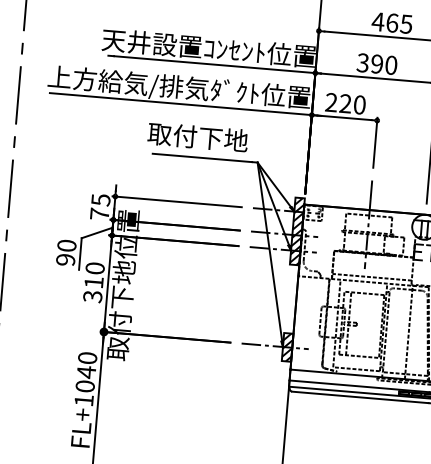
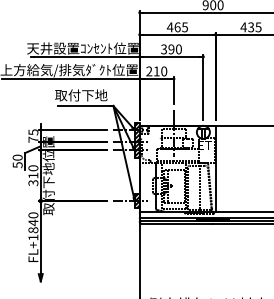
text: (345, 103) -> (156, 71), 220 -> 210
text: (65, 260) -> (17, 165), 90 -> 50
text: (85, 386) -> (33, 230), FL+1040 -> FL+1840

